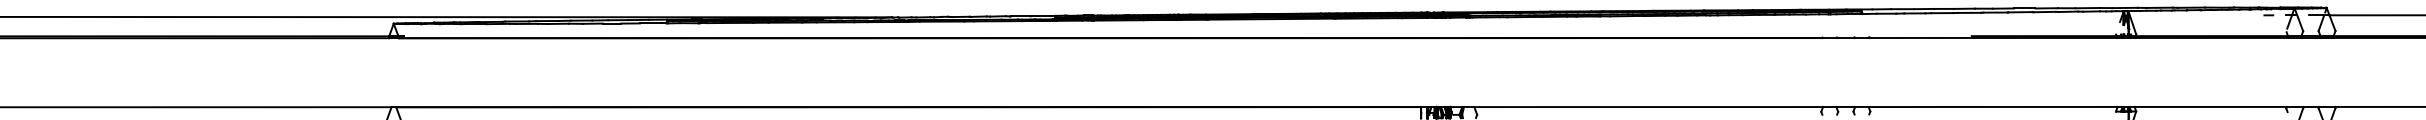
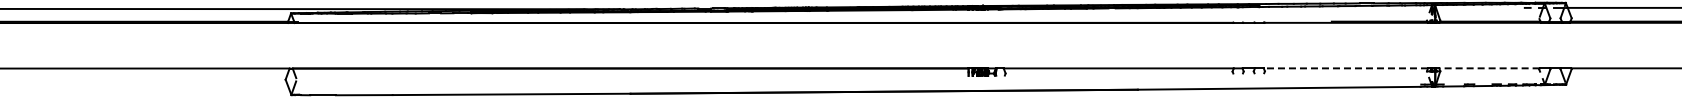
line: (1992, 107) -> (1345, 68), solid -> dashed
line: (2209, 107) -> (1488, 68), solid -> dashed

